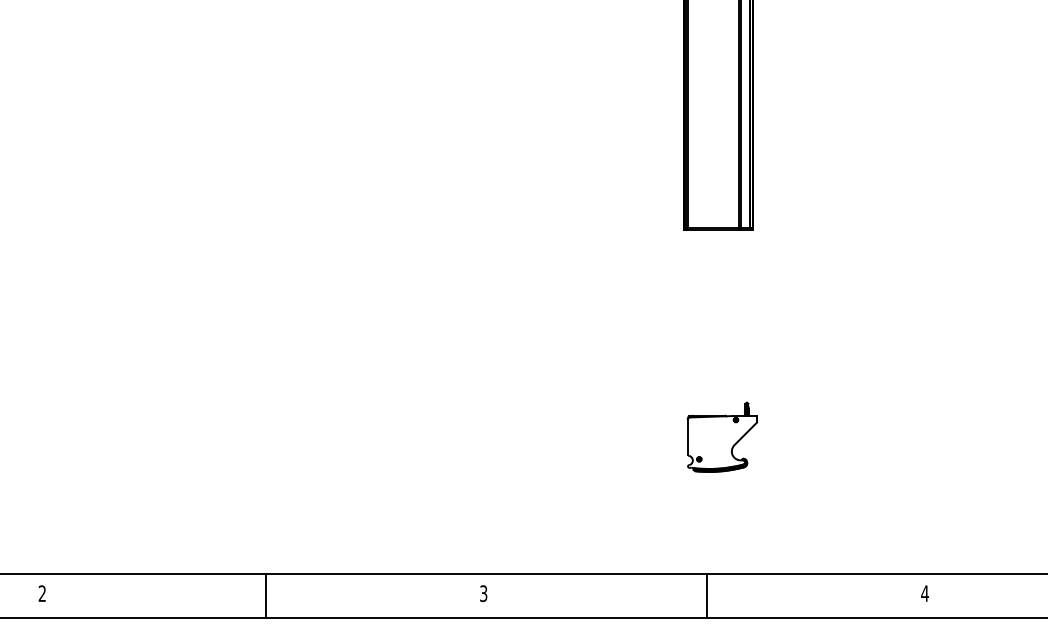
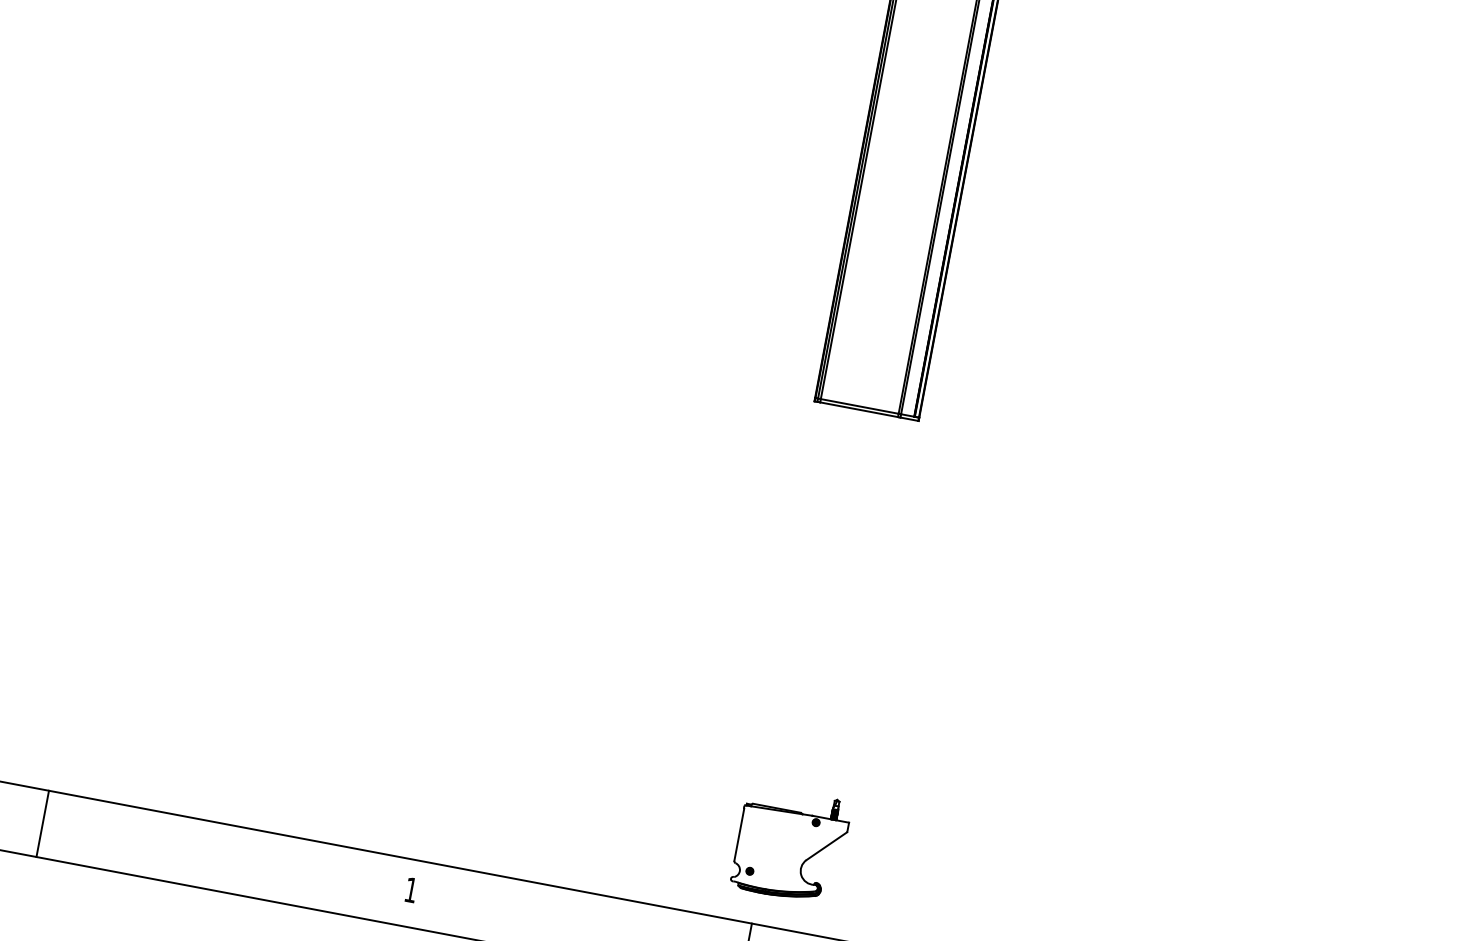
part: (722, 436) -> (791, 843), moved
text: (483, 593) -> (410, 889), 3 -> 1
line: (265, 595) -> (42, 823), moved

